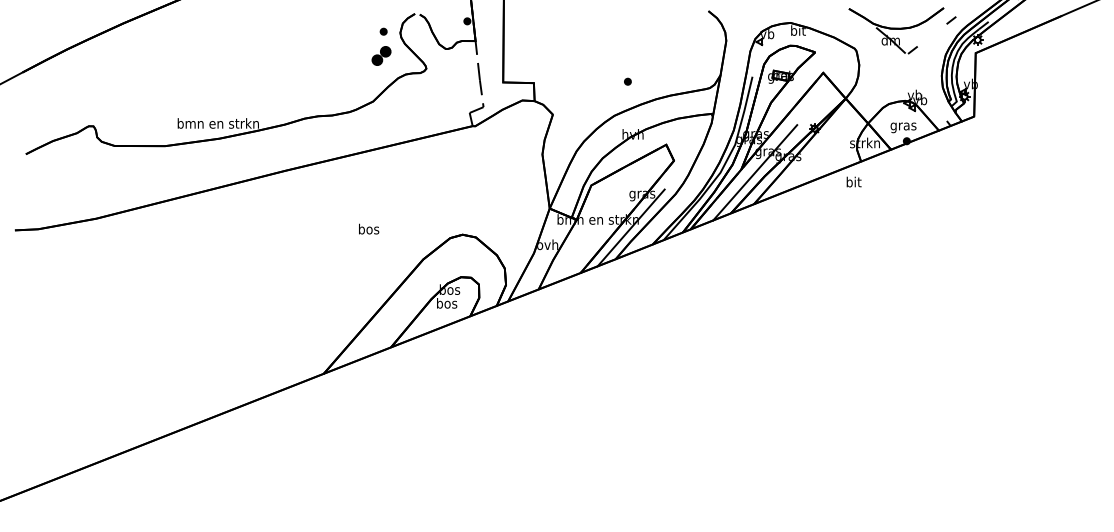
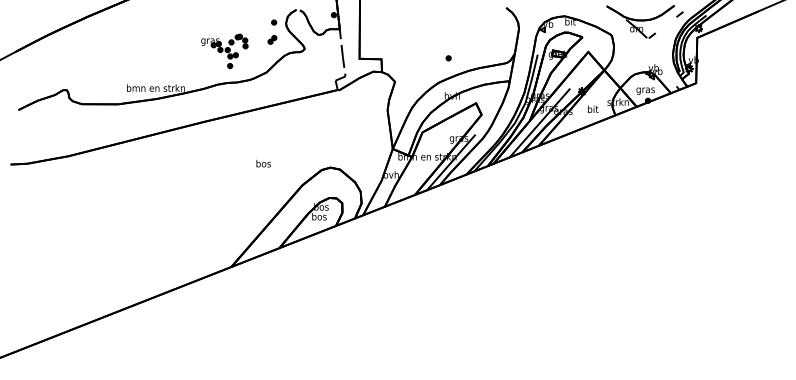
part: (380, 55) -> (271, 39), size x0.62
part: (314, 71) -> (224, 50), added
text: (853, 181) -> (592, 108), moved

